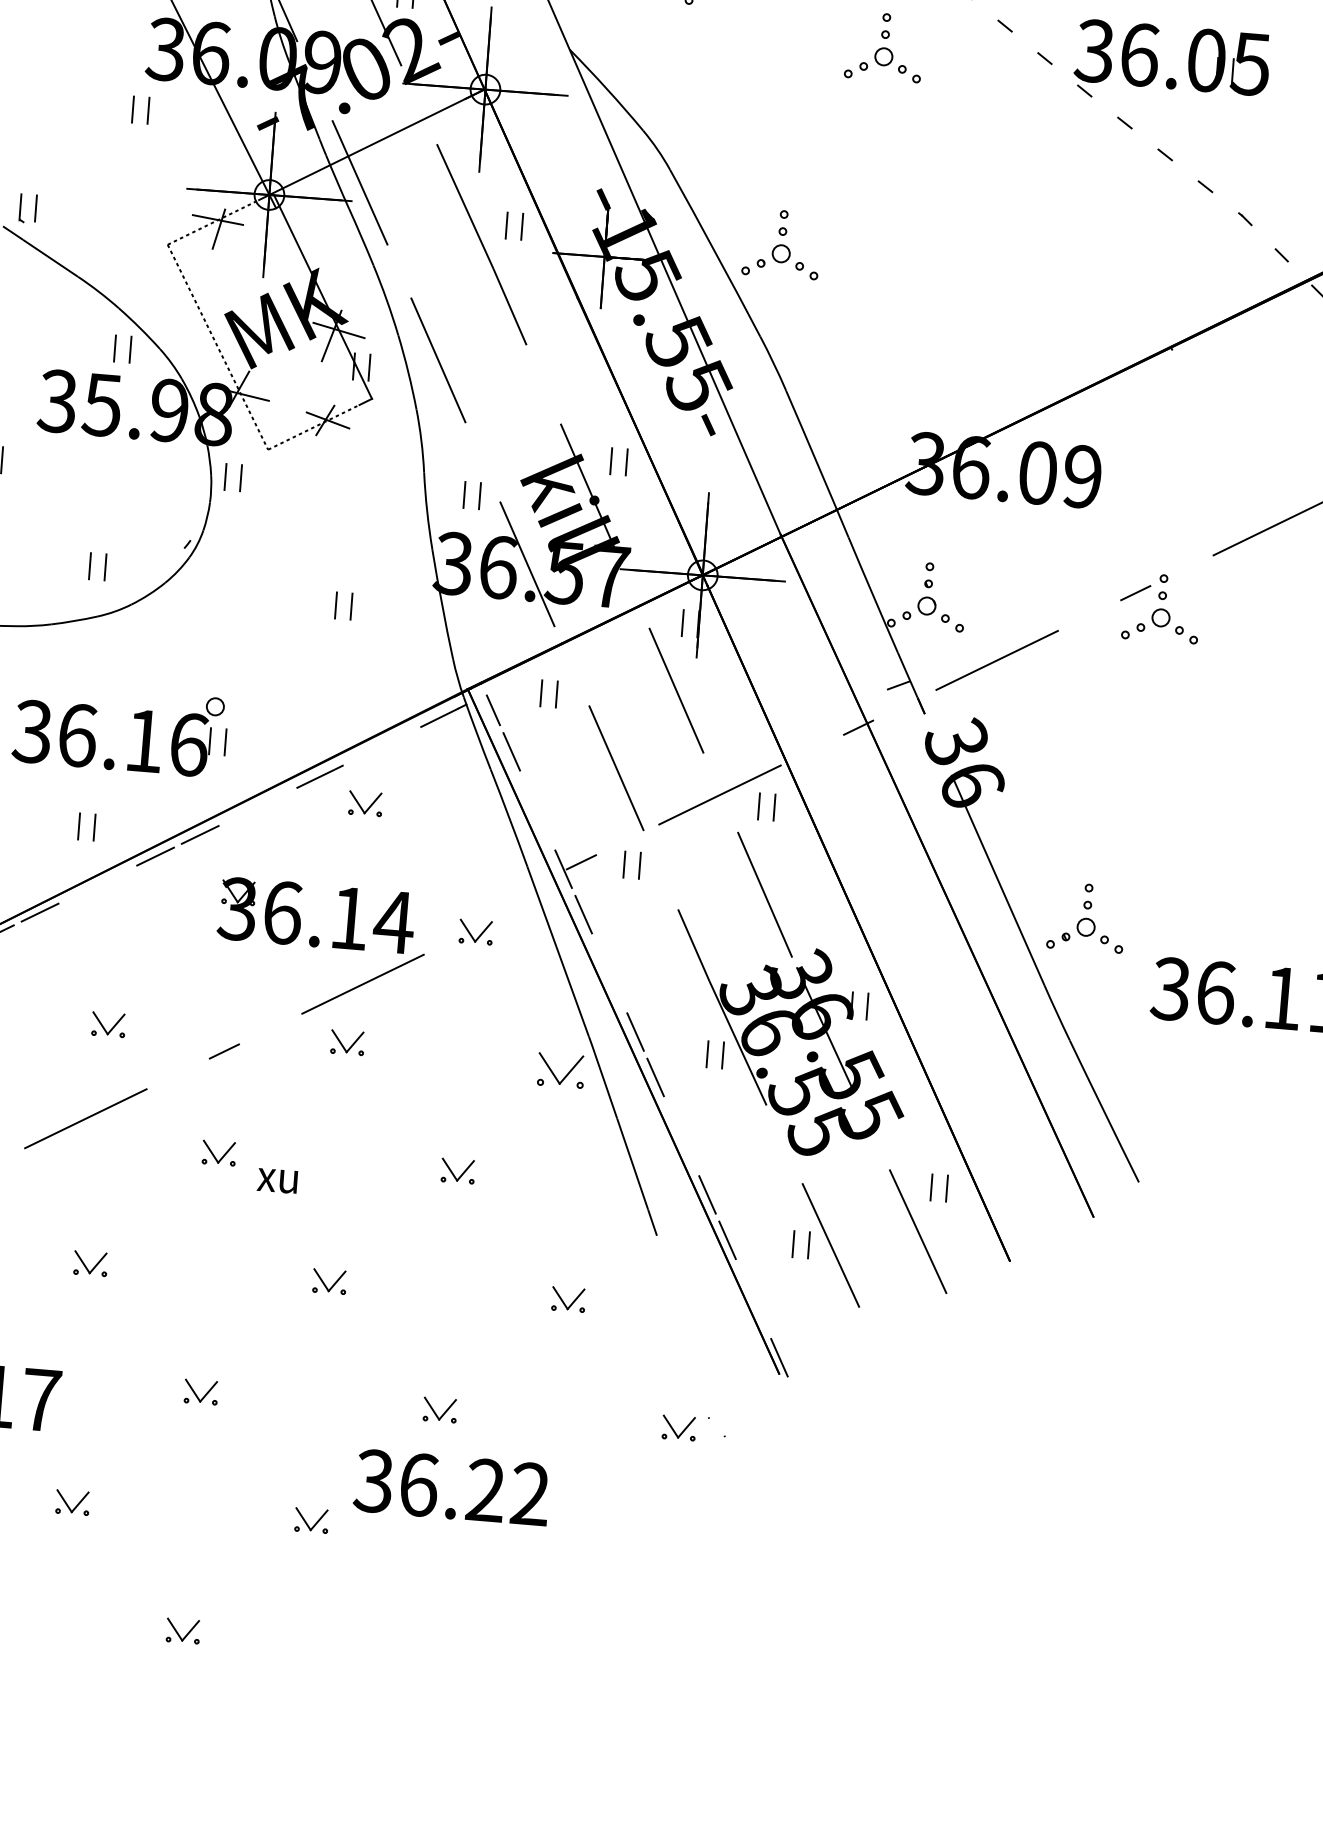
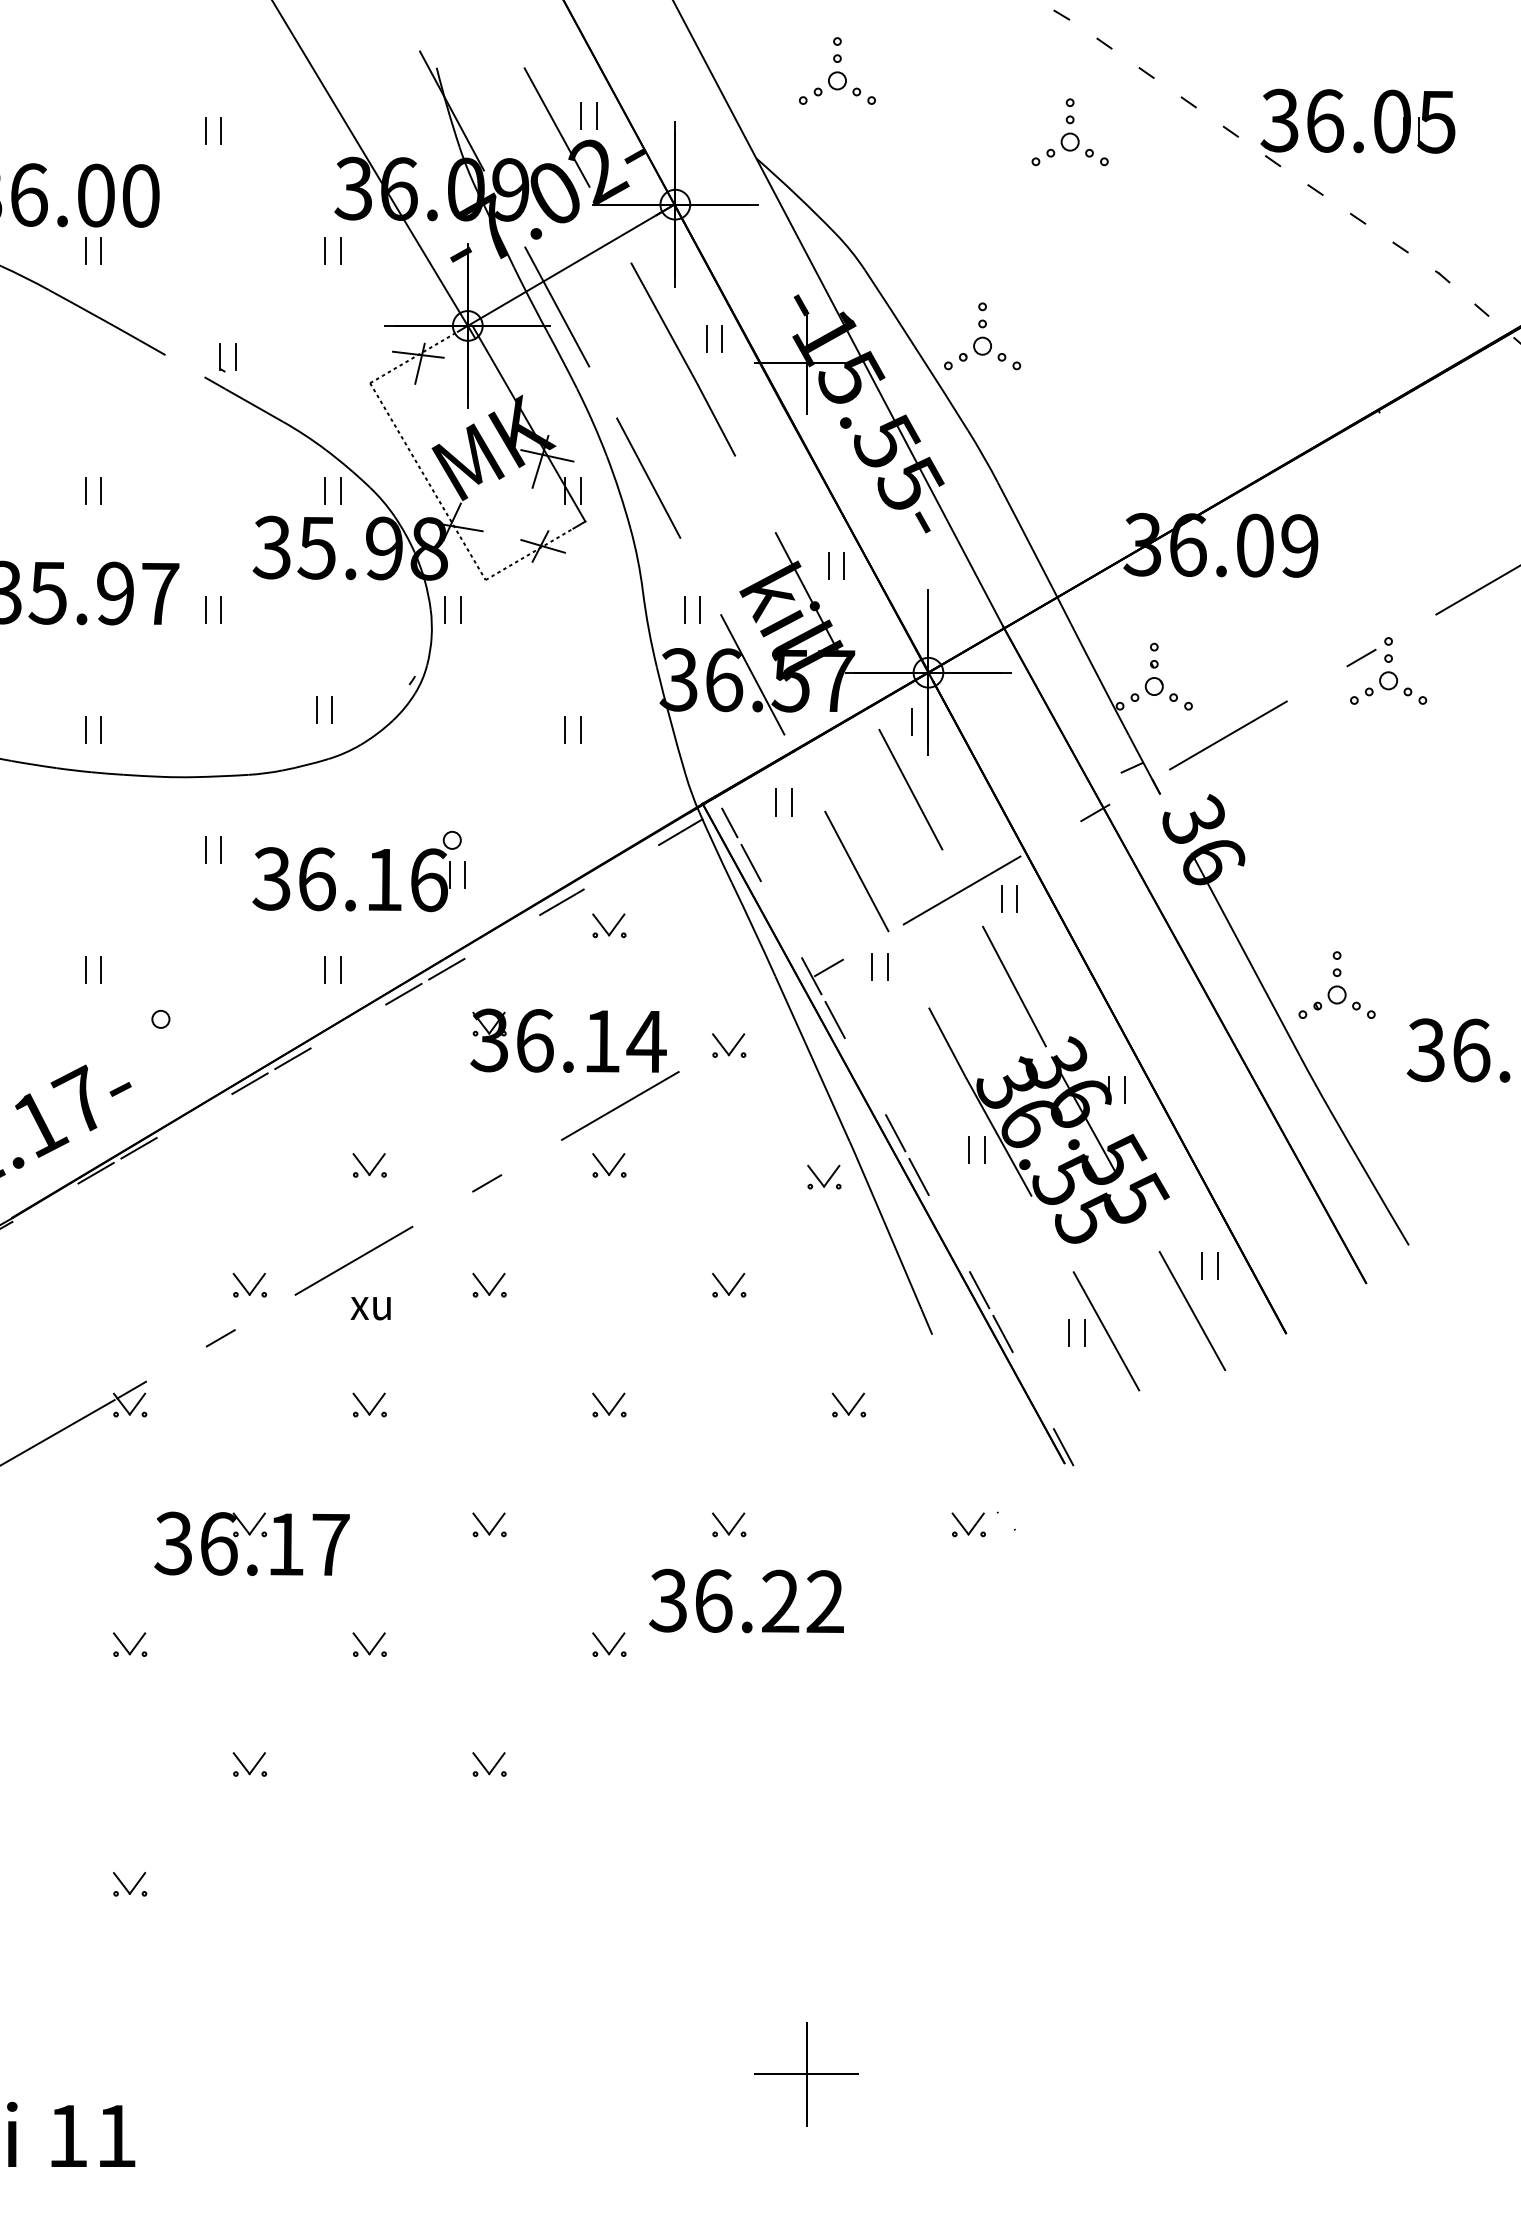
part: (561, 1069) -> (824, 1176), size x0.71
text: (277, 1180) -> (370, 1308), moved

